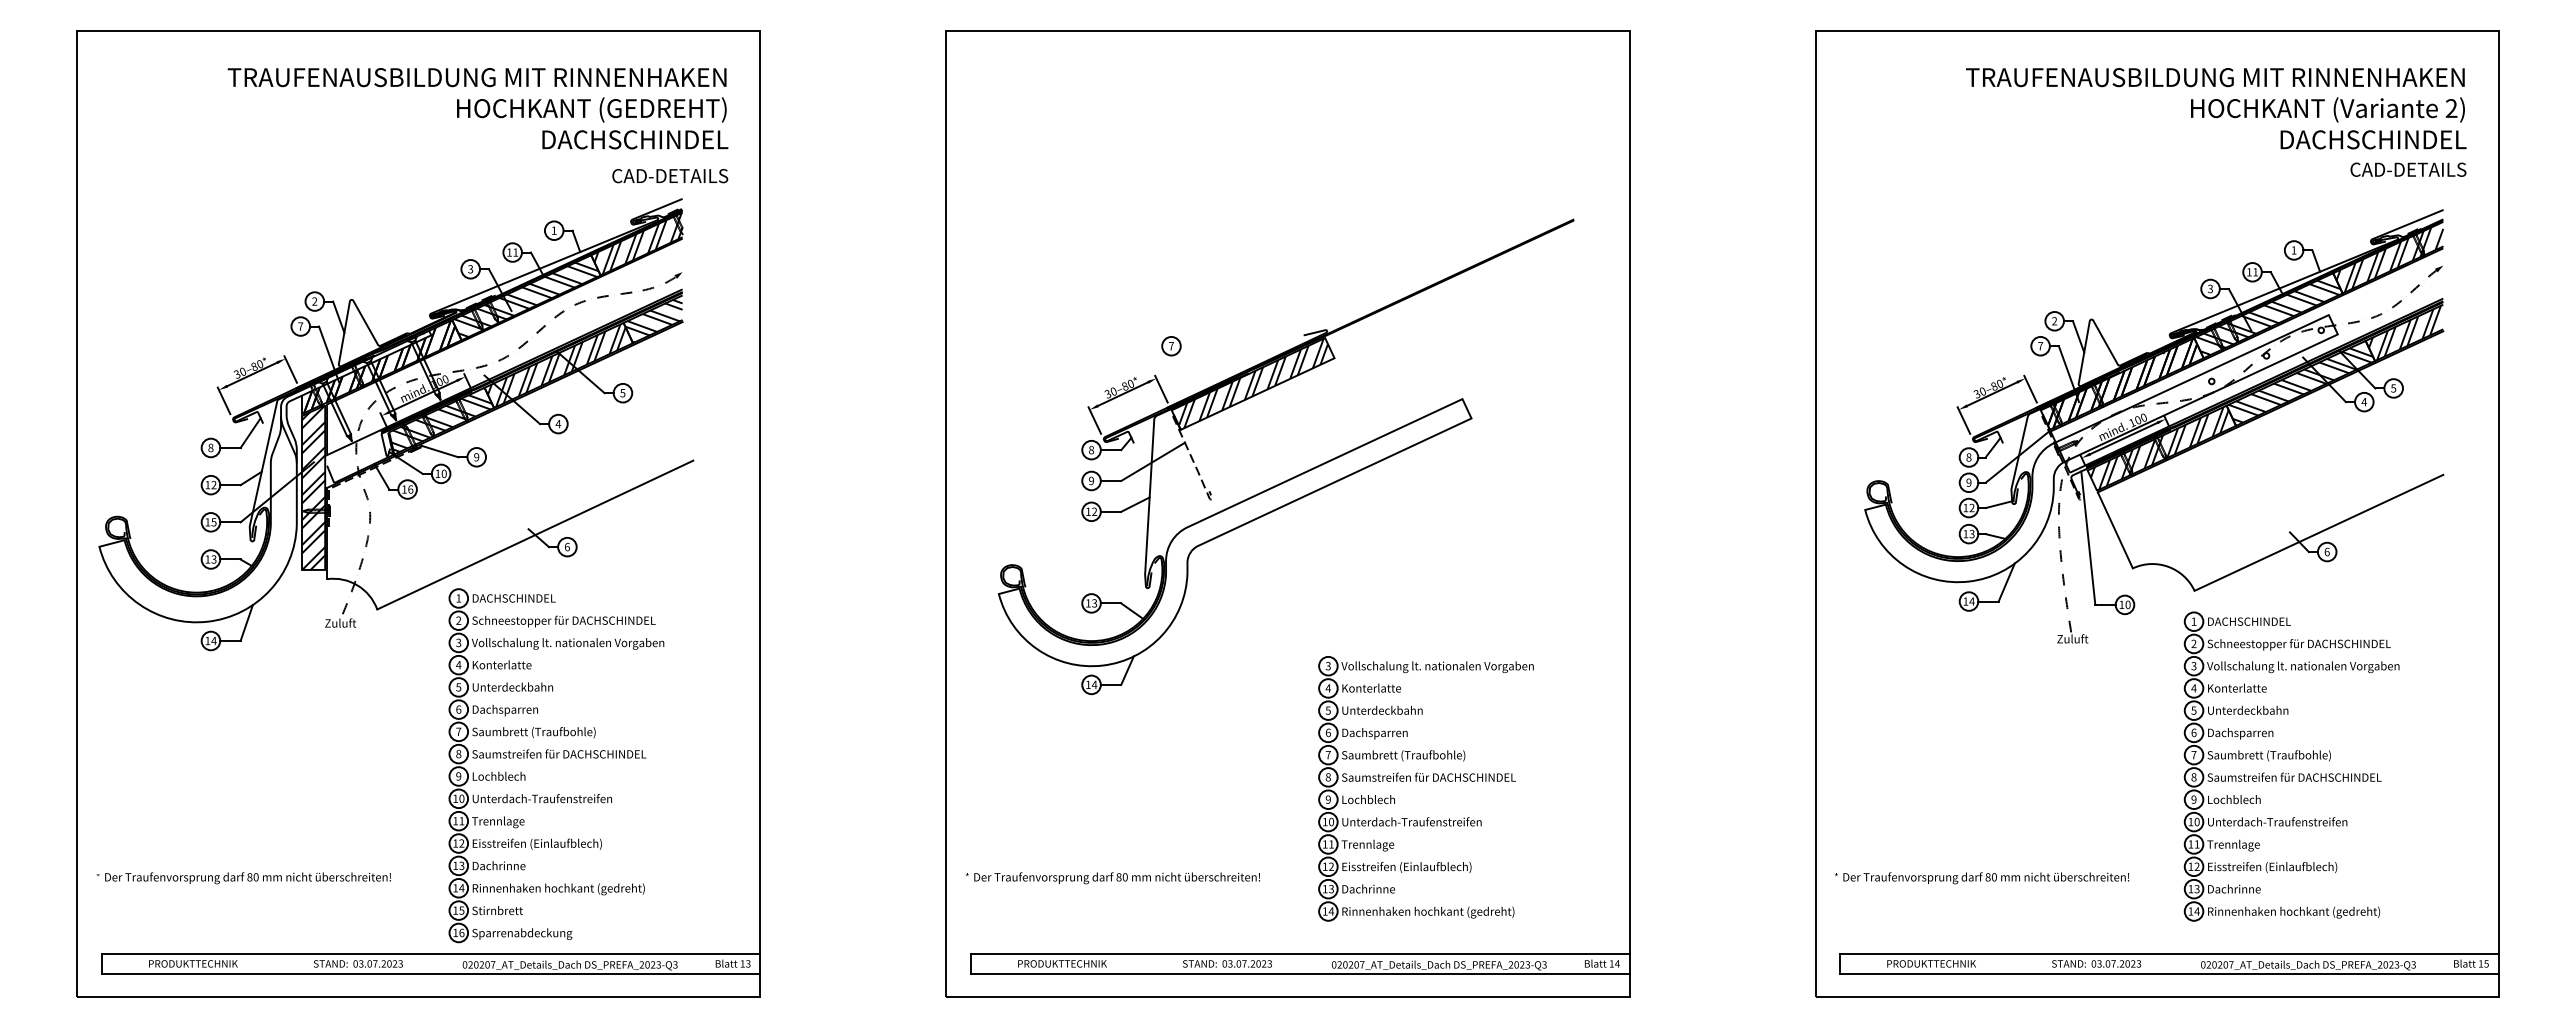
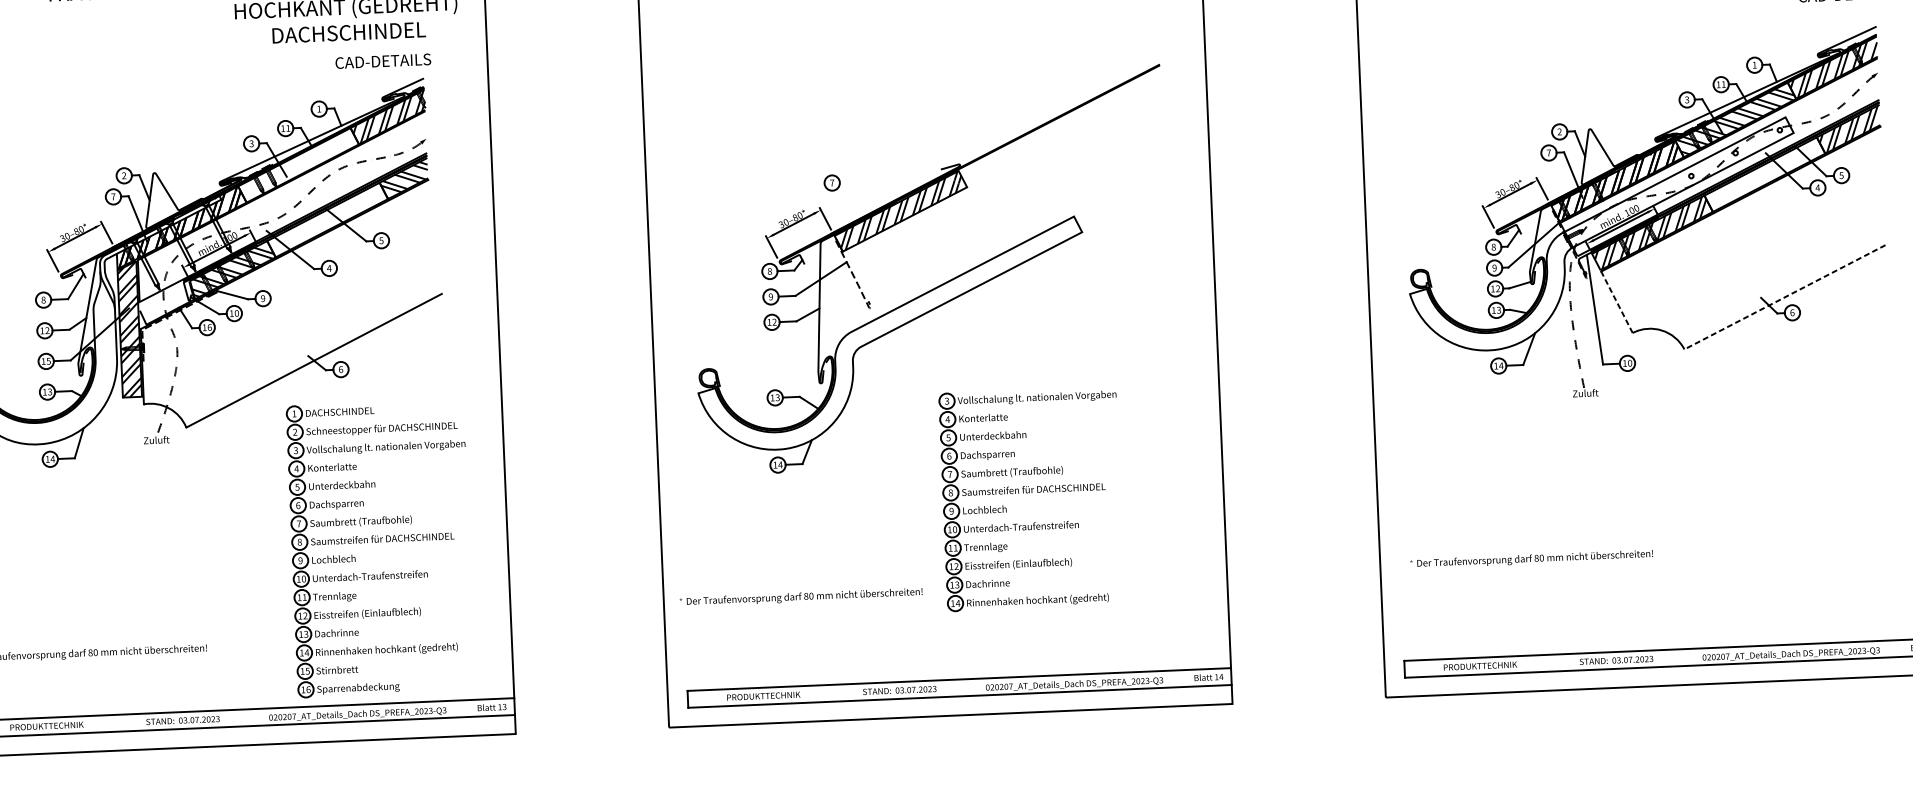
text: (635, 139) -> (349, 32), moved
text: (670, 176) -> (383, 61), moved
hatch: (526, 296) -> (298, 164), removed
hatch: (559, 365) -> (328, 220), removed
hatch: (2300, 381) -> (1764, 173), removed
line: (2115, 530) -> (1617, 302), solid -> dashed
line: (2318, 533) -> (1784, 297), solid -> dashed
part: (556, 758) -> (380, 542), moved
part: (2291, 759) -> (1770, 485), removed
part: (1426, 781) -> (1031, 492), moved
text: (1112, 878) -> (800, 597), moved
text: (1981, 878) -> (1531, 559), moved

